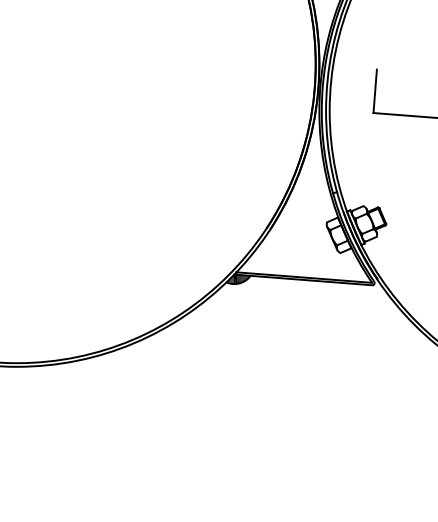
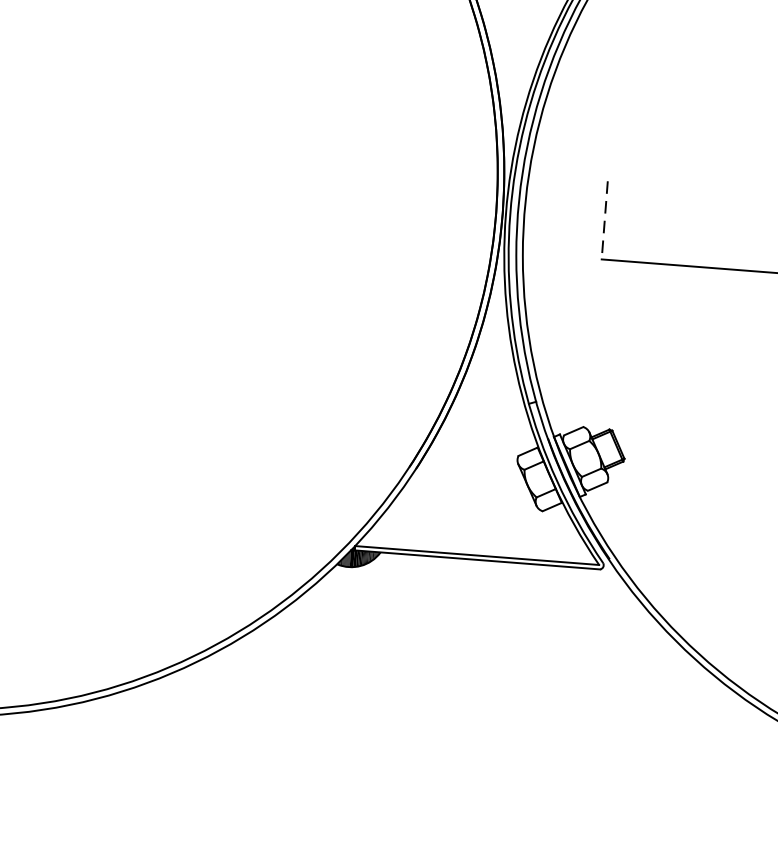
line: (375, 91) -> (605, 220), solid -> dashed

